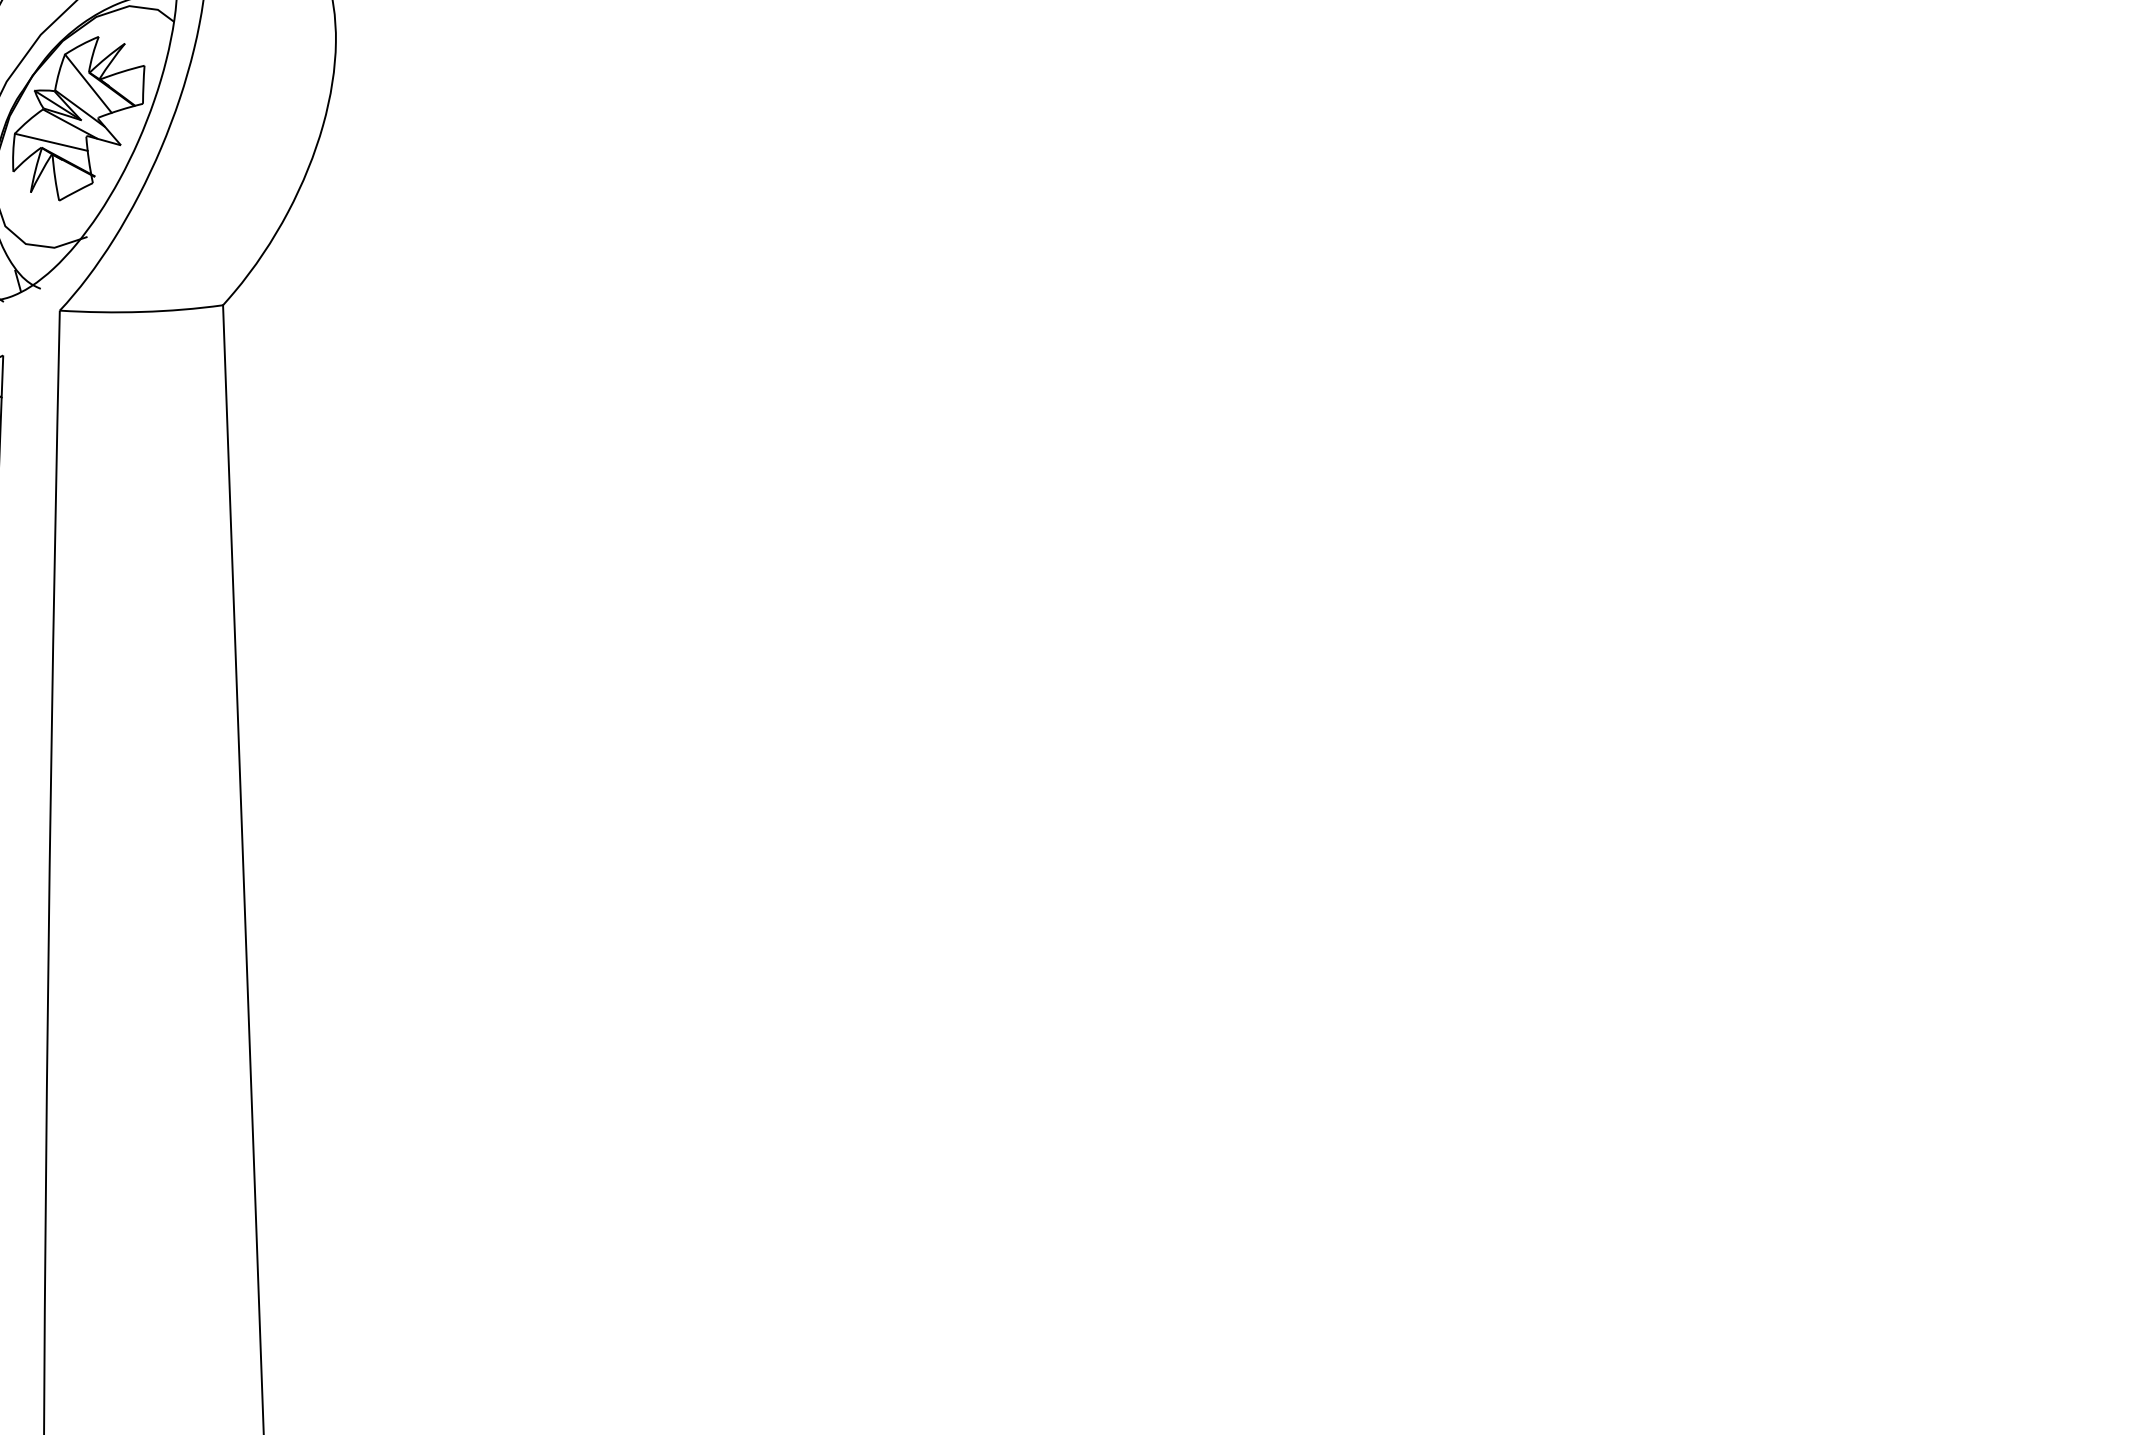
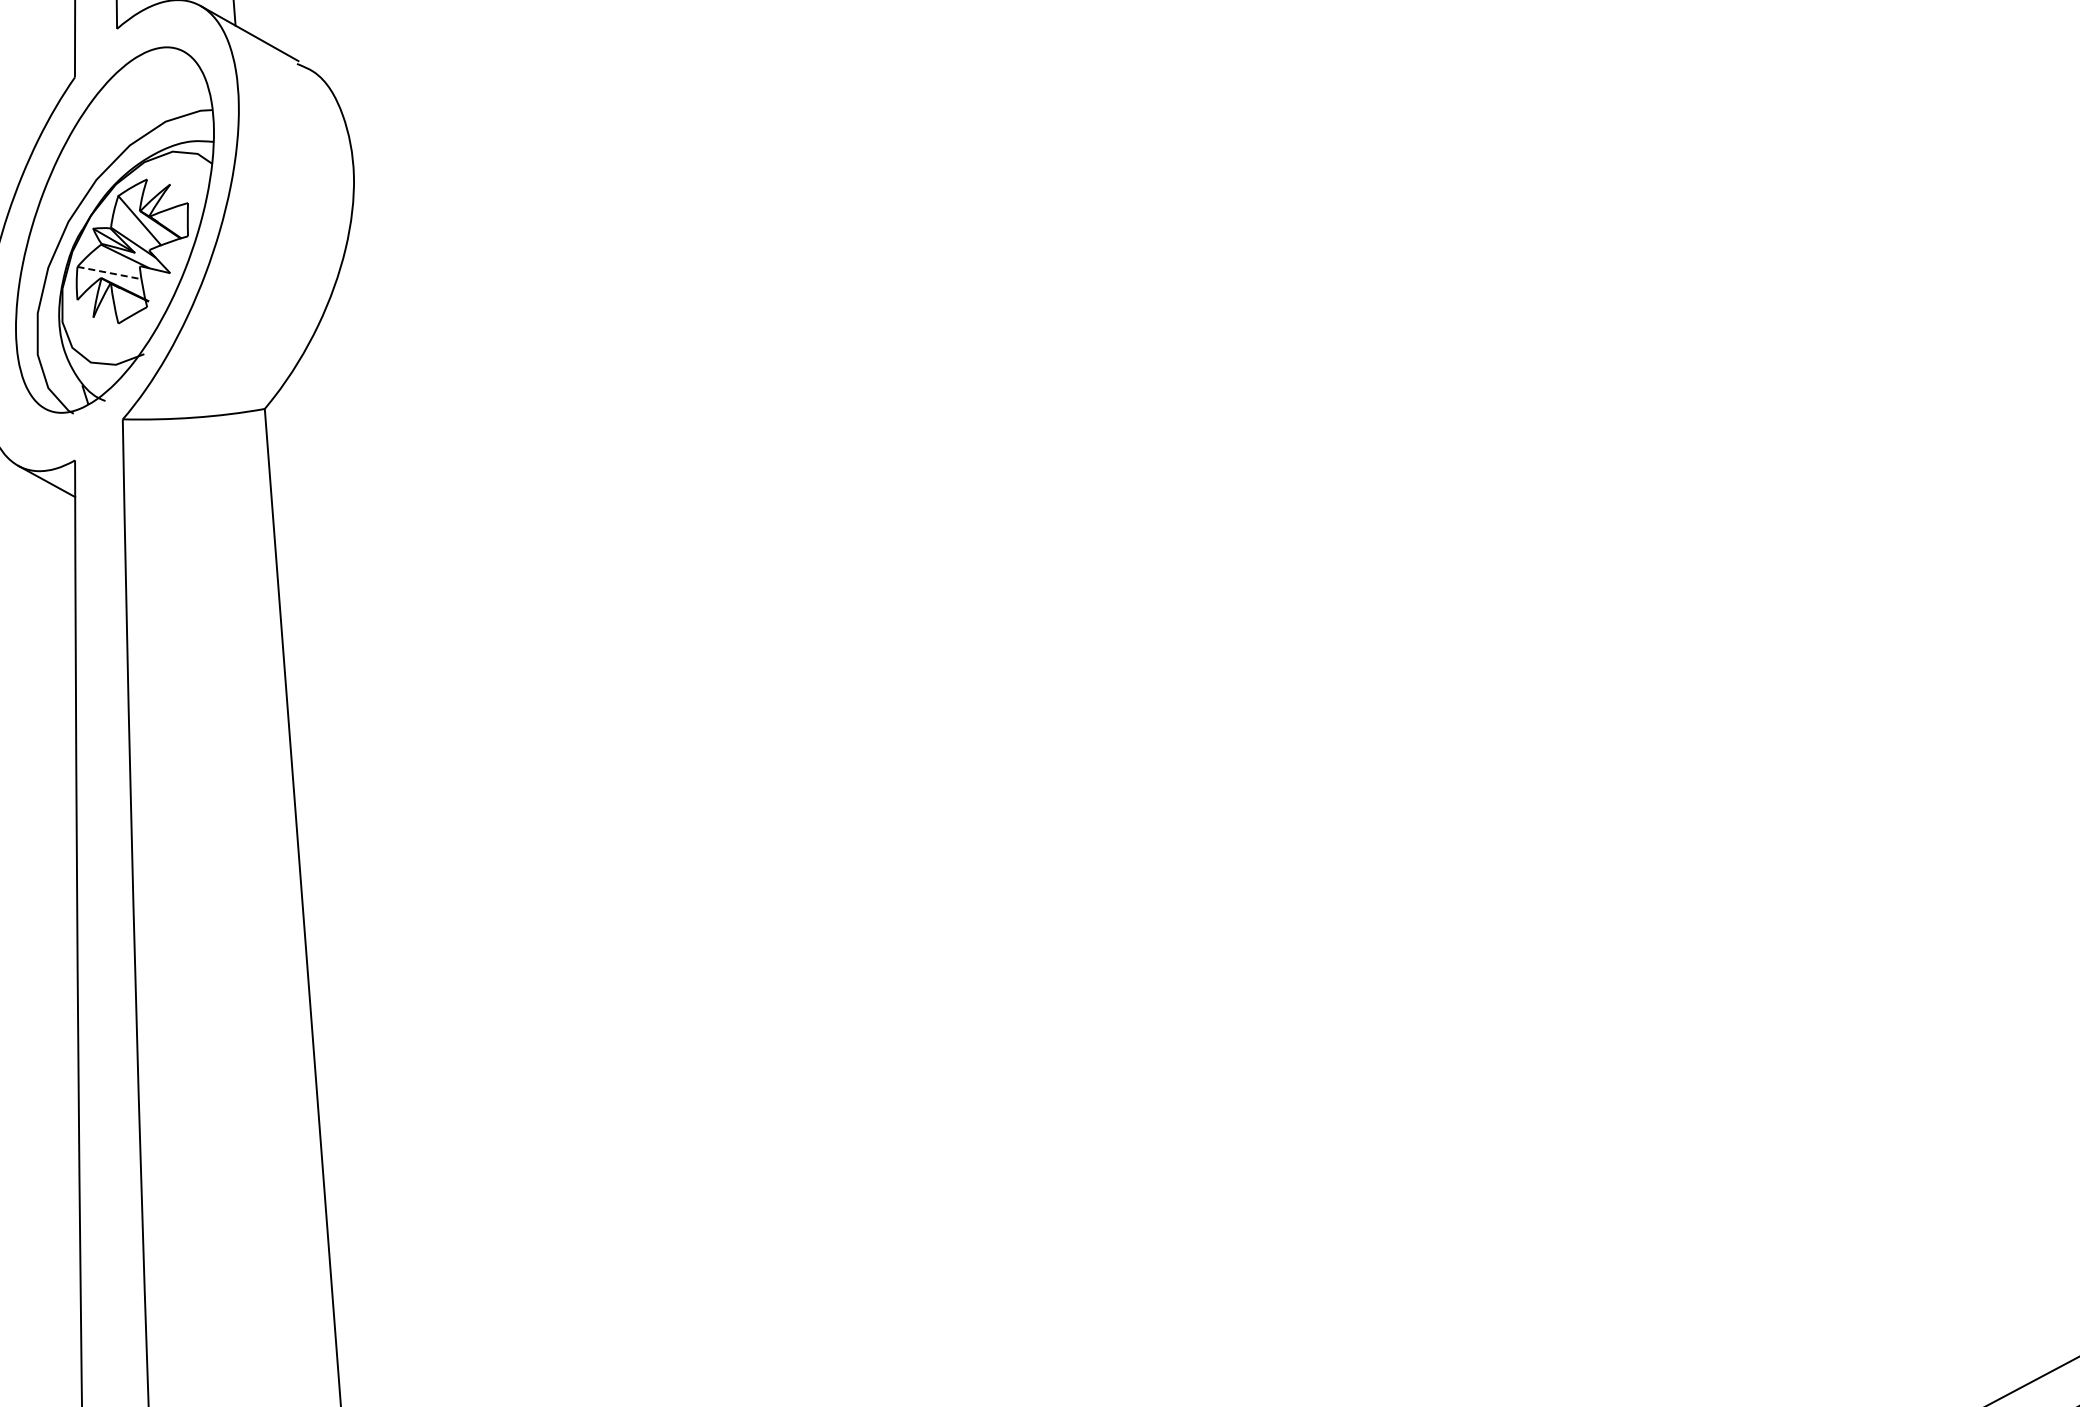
line: (51, 142) -> (109, 273), solid -> dashed

